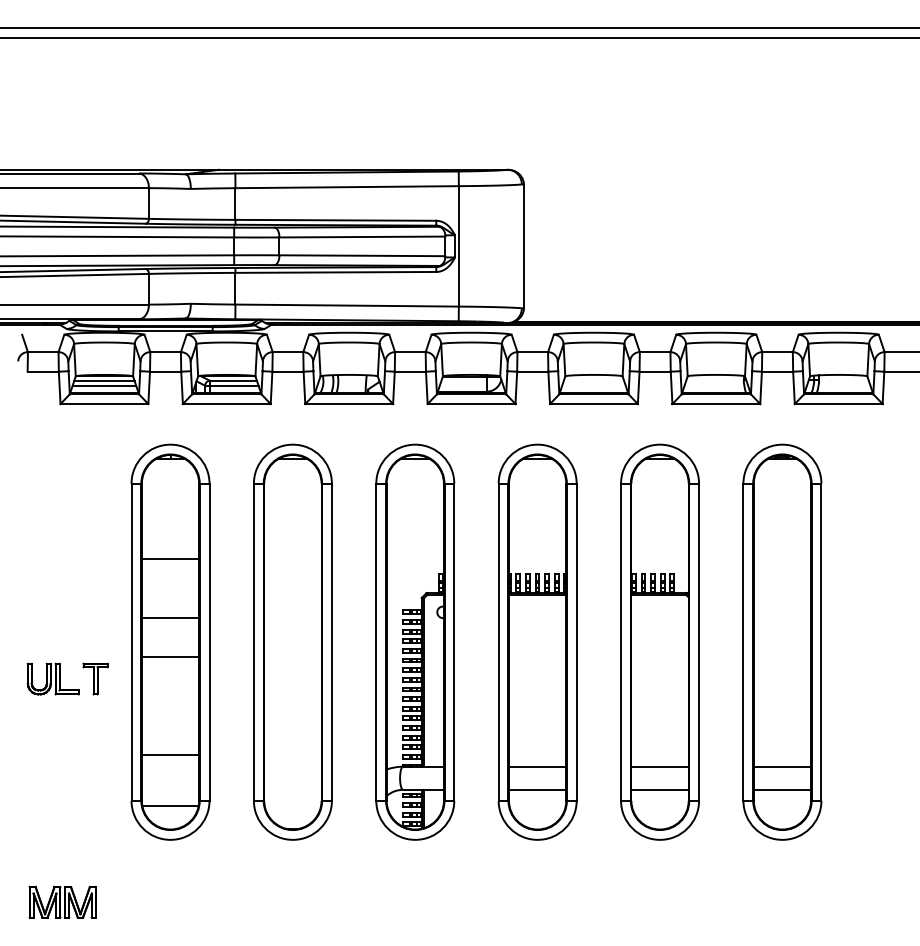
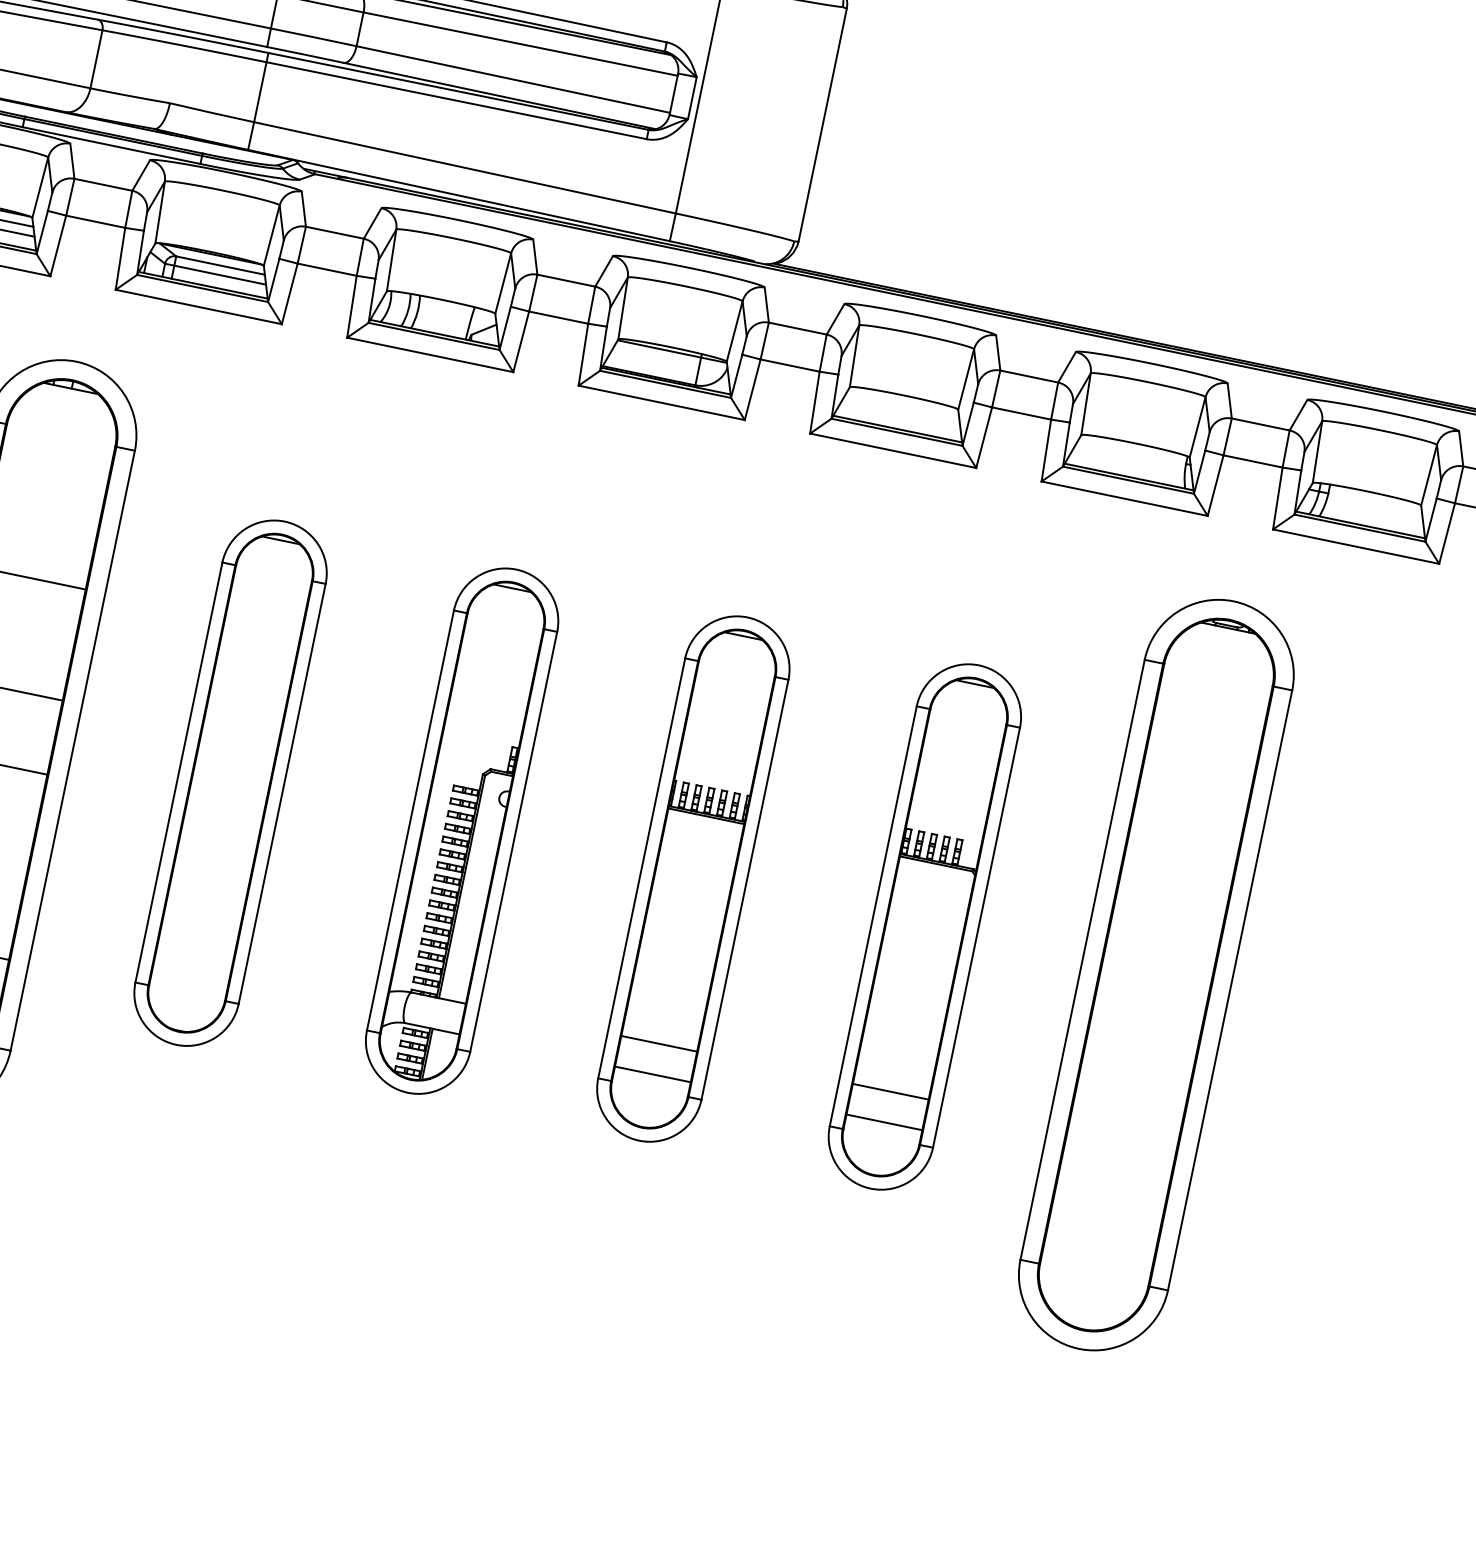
part: (292, 641) -> (230, 781), size x0.7
part: (415, 641) -> (462, 829), size x0.7
part: (537, 641) -> (693, 877), size x0.7
part: (659, 641) -> (924, 925), size x0.7
line: (782, 766) -> (1107, 1210), removed
line: (782, 789) -> (1098, 1253), removed

